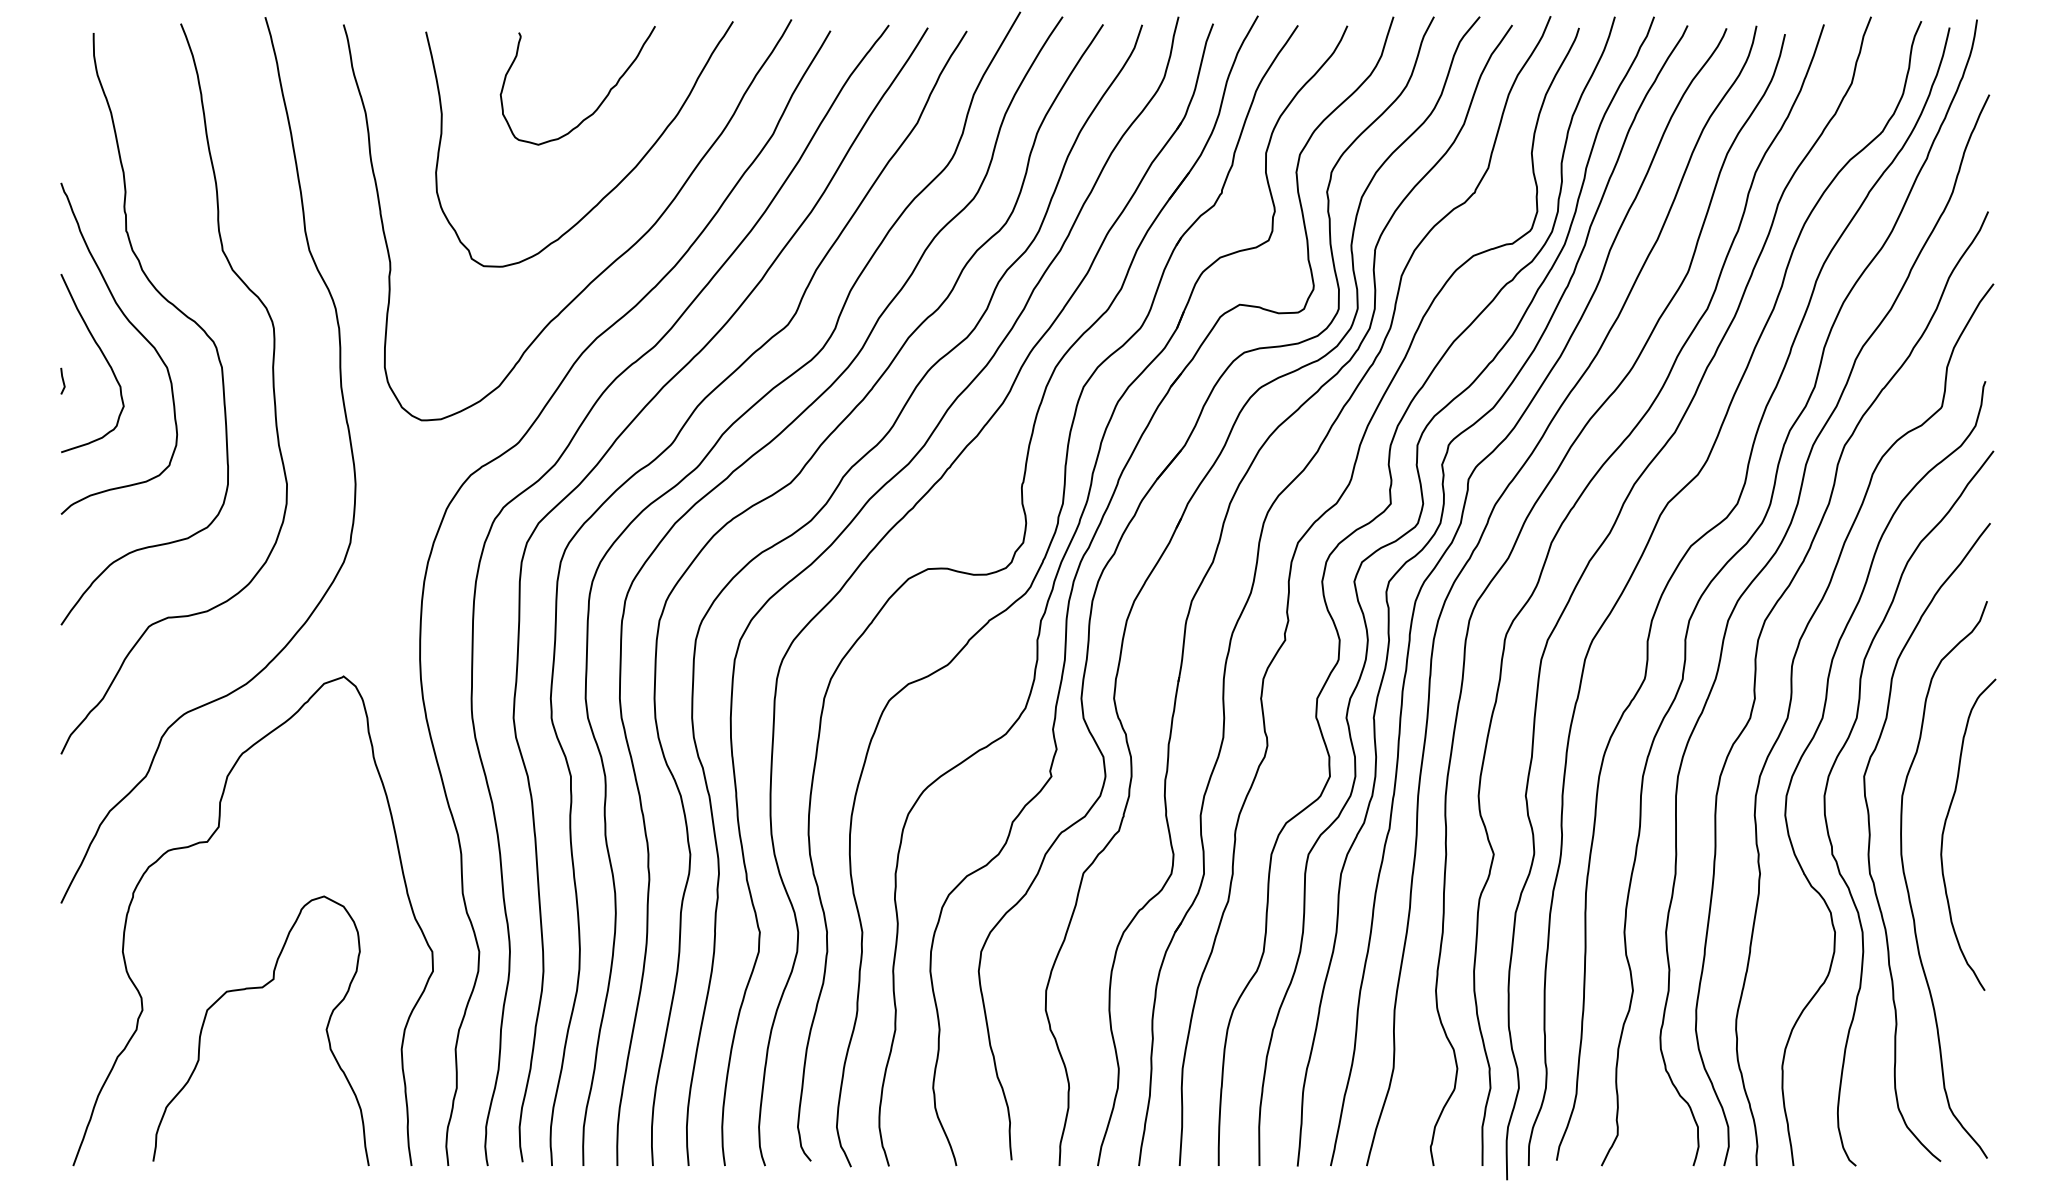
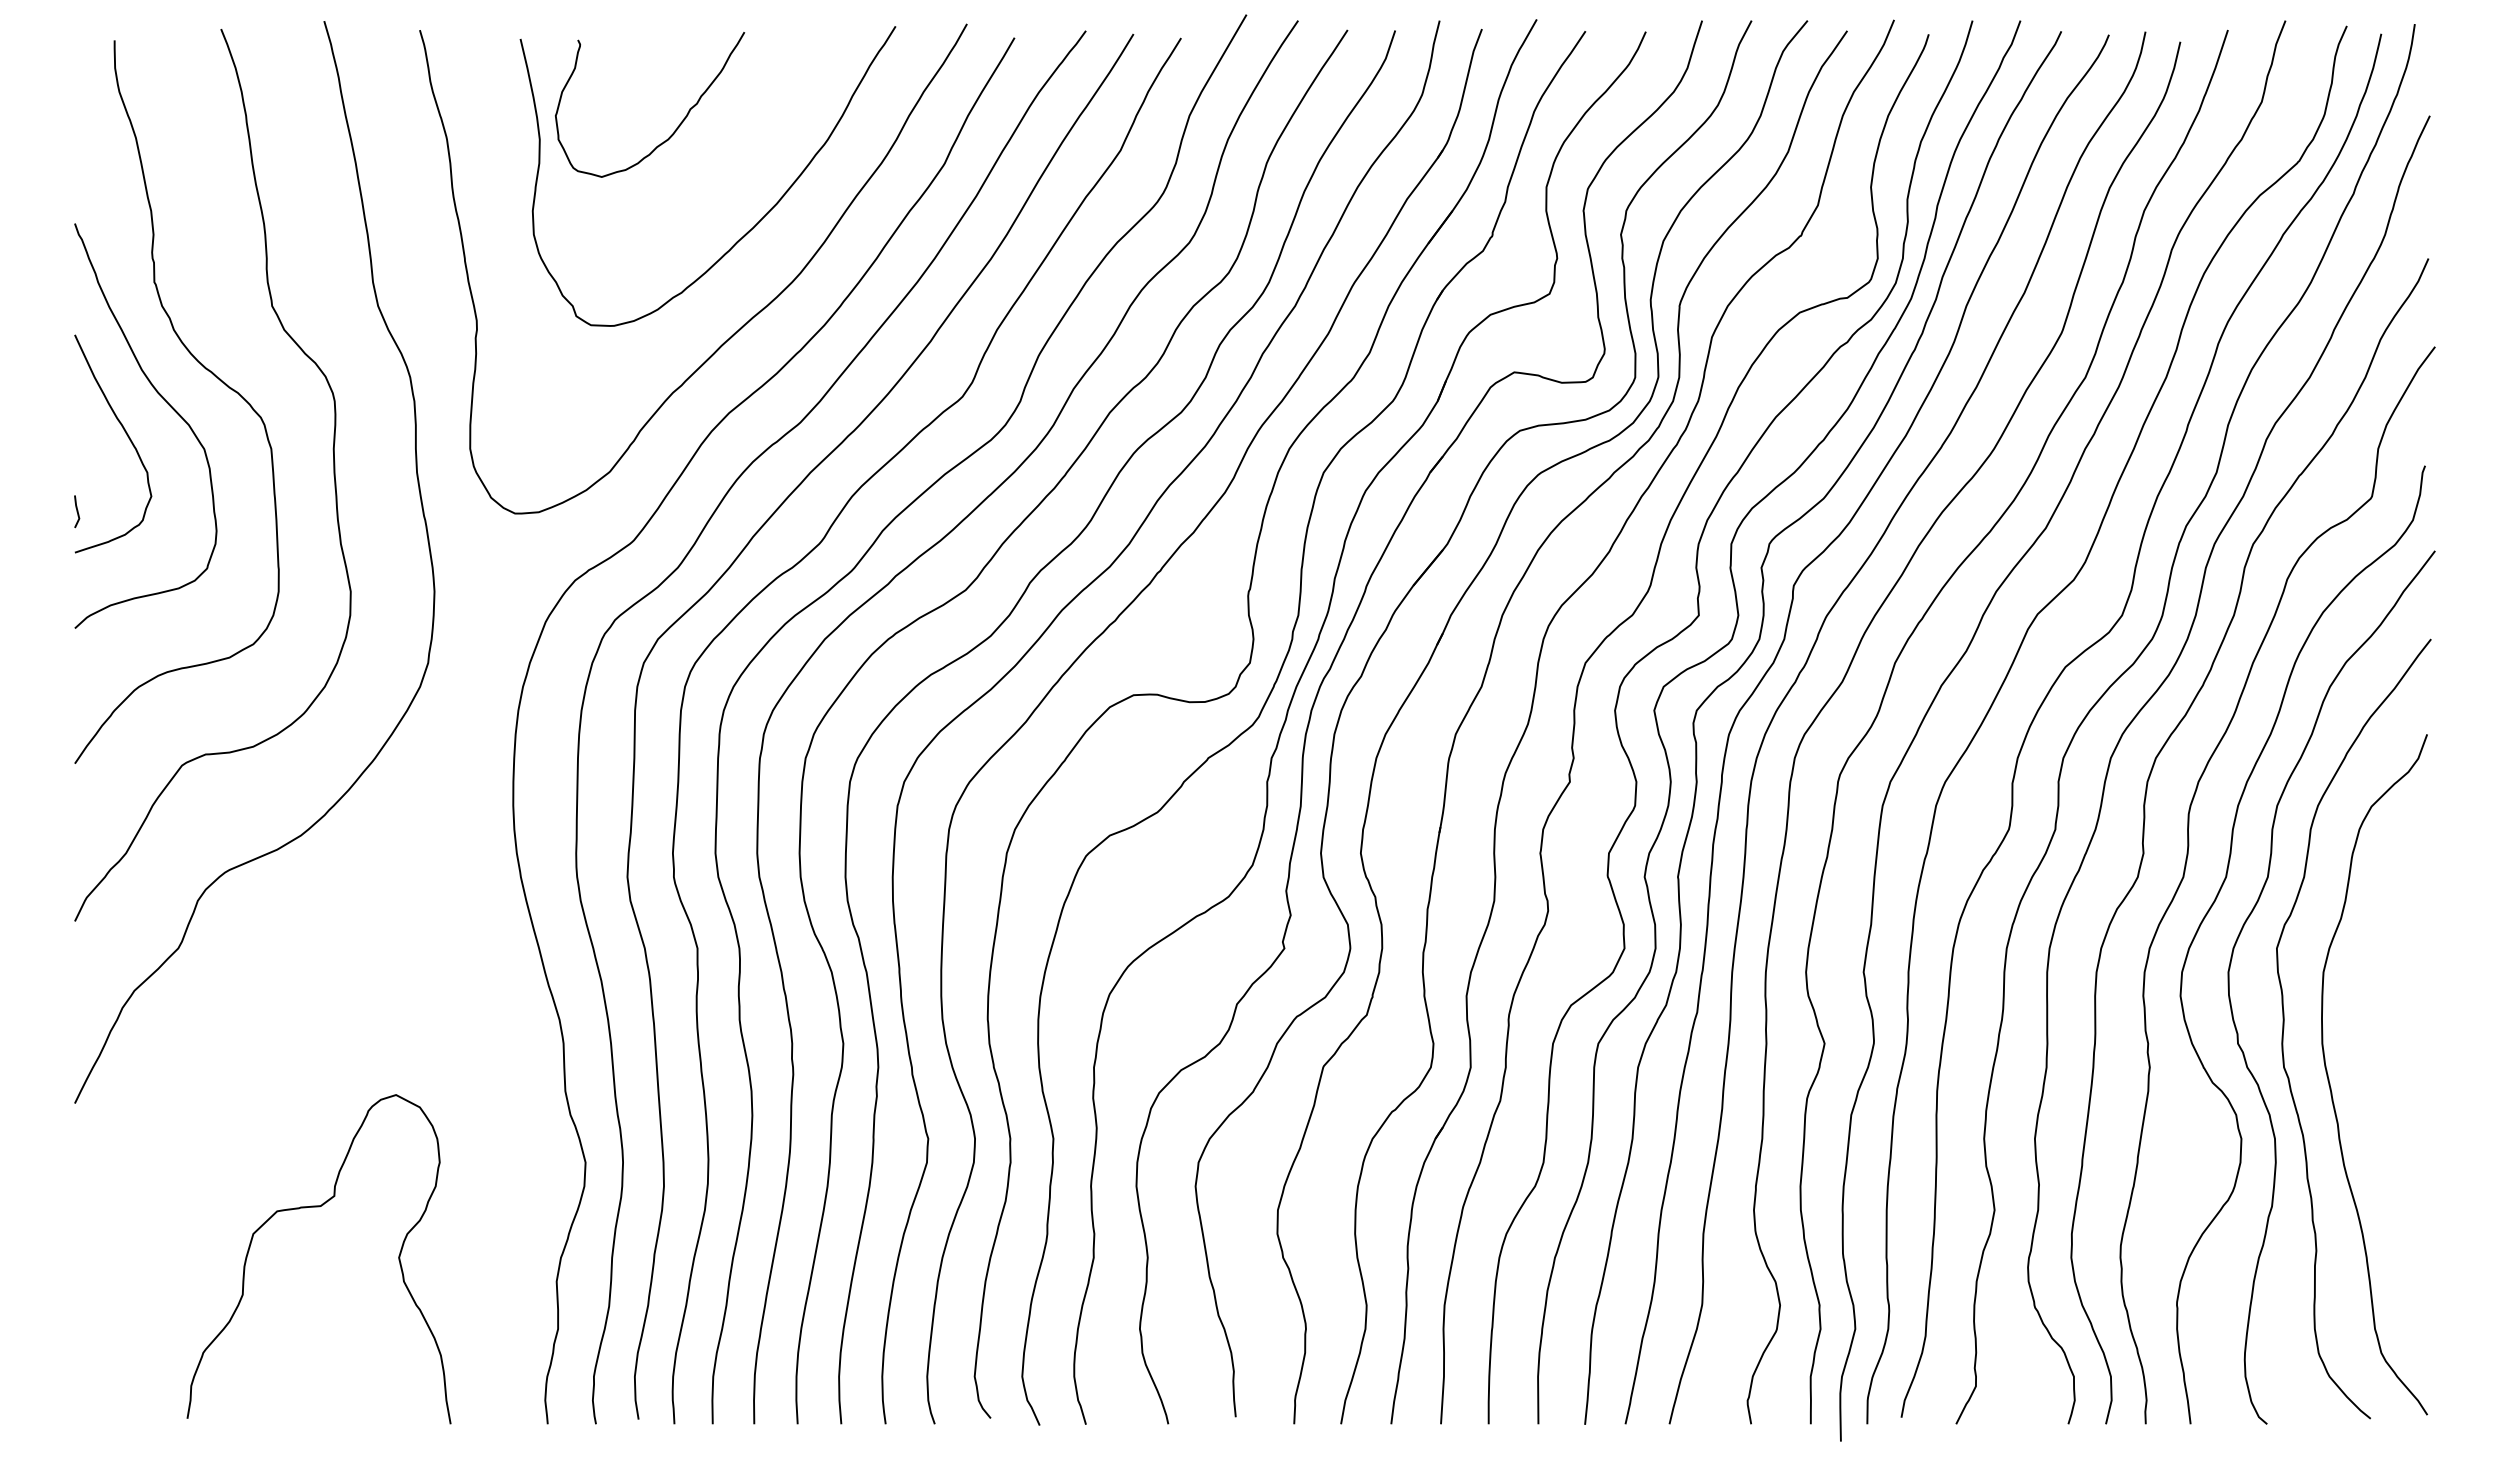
curve: (600, 103) -> (677, 126), moved
line: (63, 381) -> (77, 511), moved
curve: (1944, 828) -> (2375, 1012), removed
curve: (207, 842) -> (253, 1029), removed

